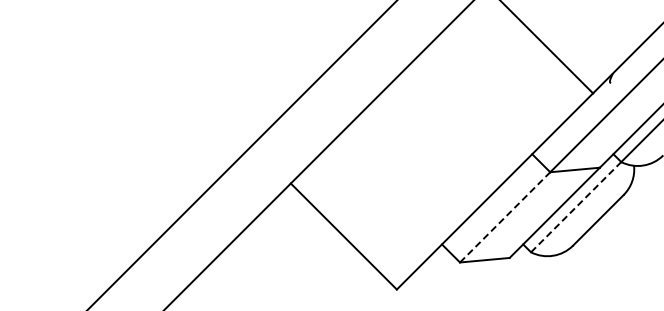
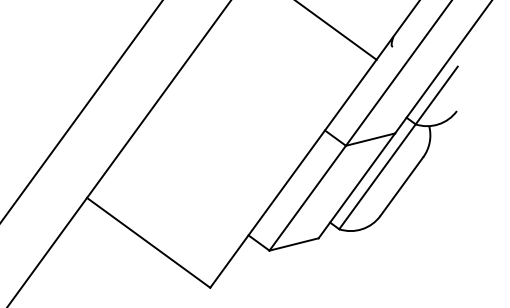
line: (576, 207) -> (377, 177), dashed -> solid
line: (505, 217) -> (308, 198), dashed -> solid

